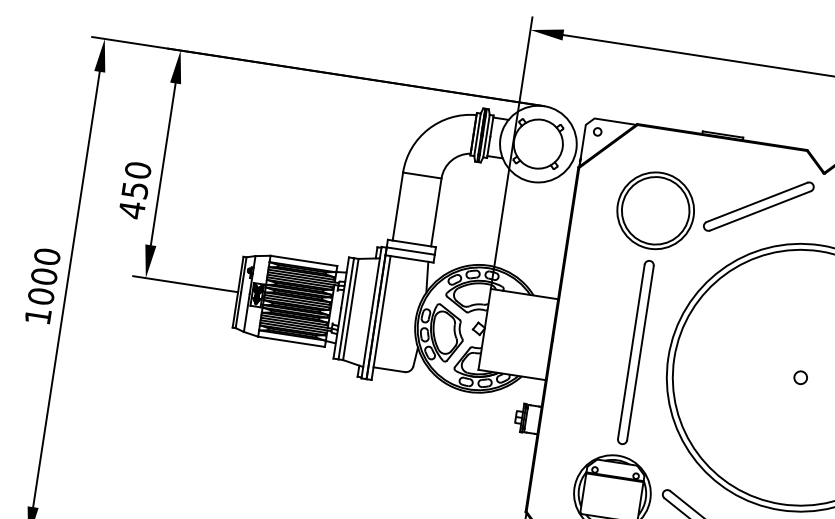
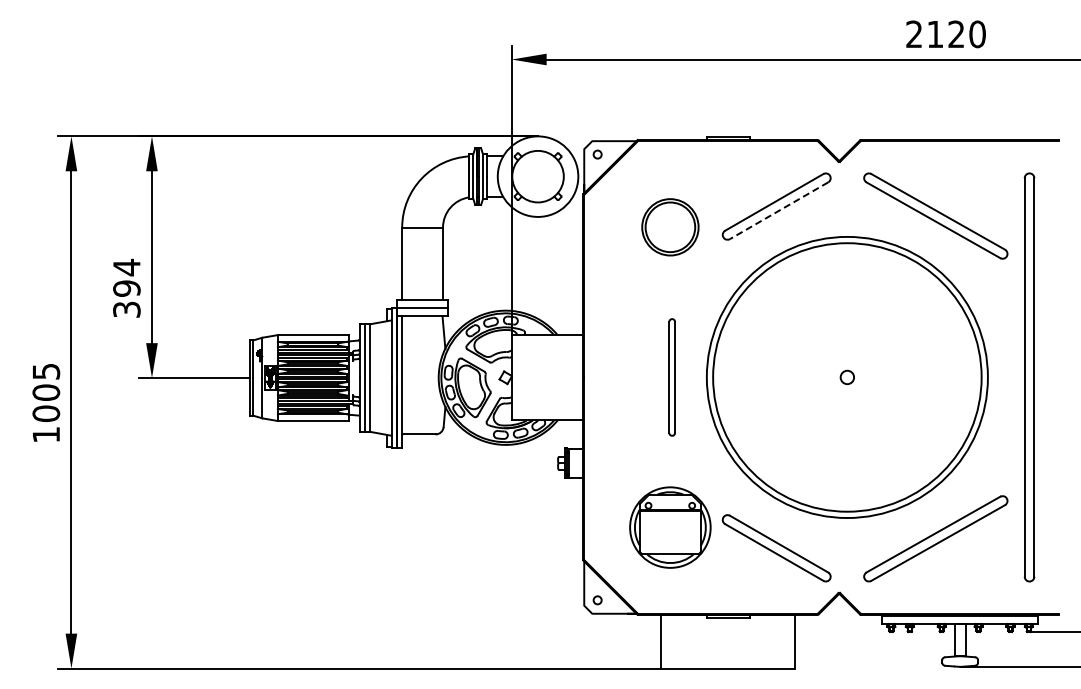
text: (134, 190) -> (126, 288), 450 -> 394
line: (760, 210) -> (779, 210), solid -> dashed
part: (655, 211) -> (670, 227), size x0.7
text: (47, 256) -> (46, 371), 1000 -> 1005
part: (635, 352) -> (671, 377), size x0.6

